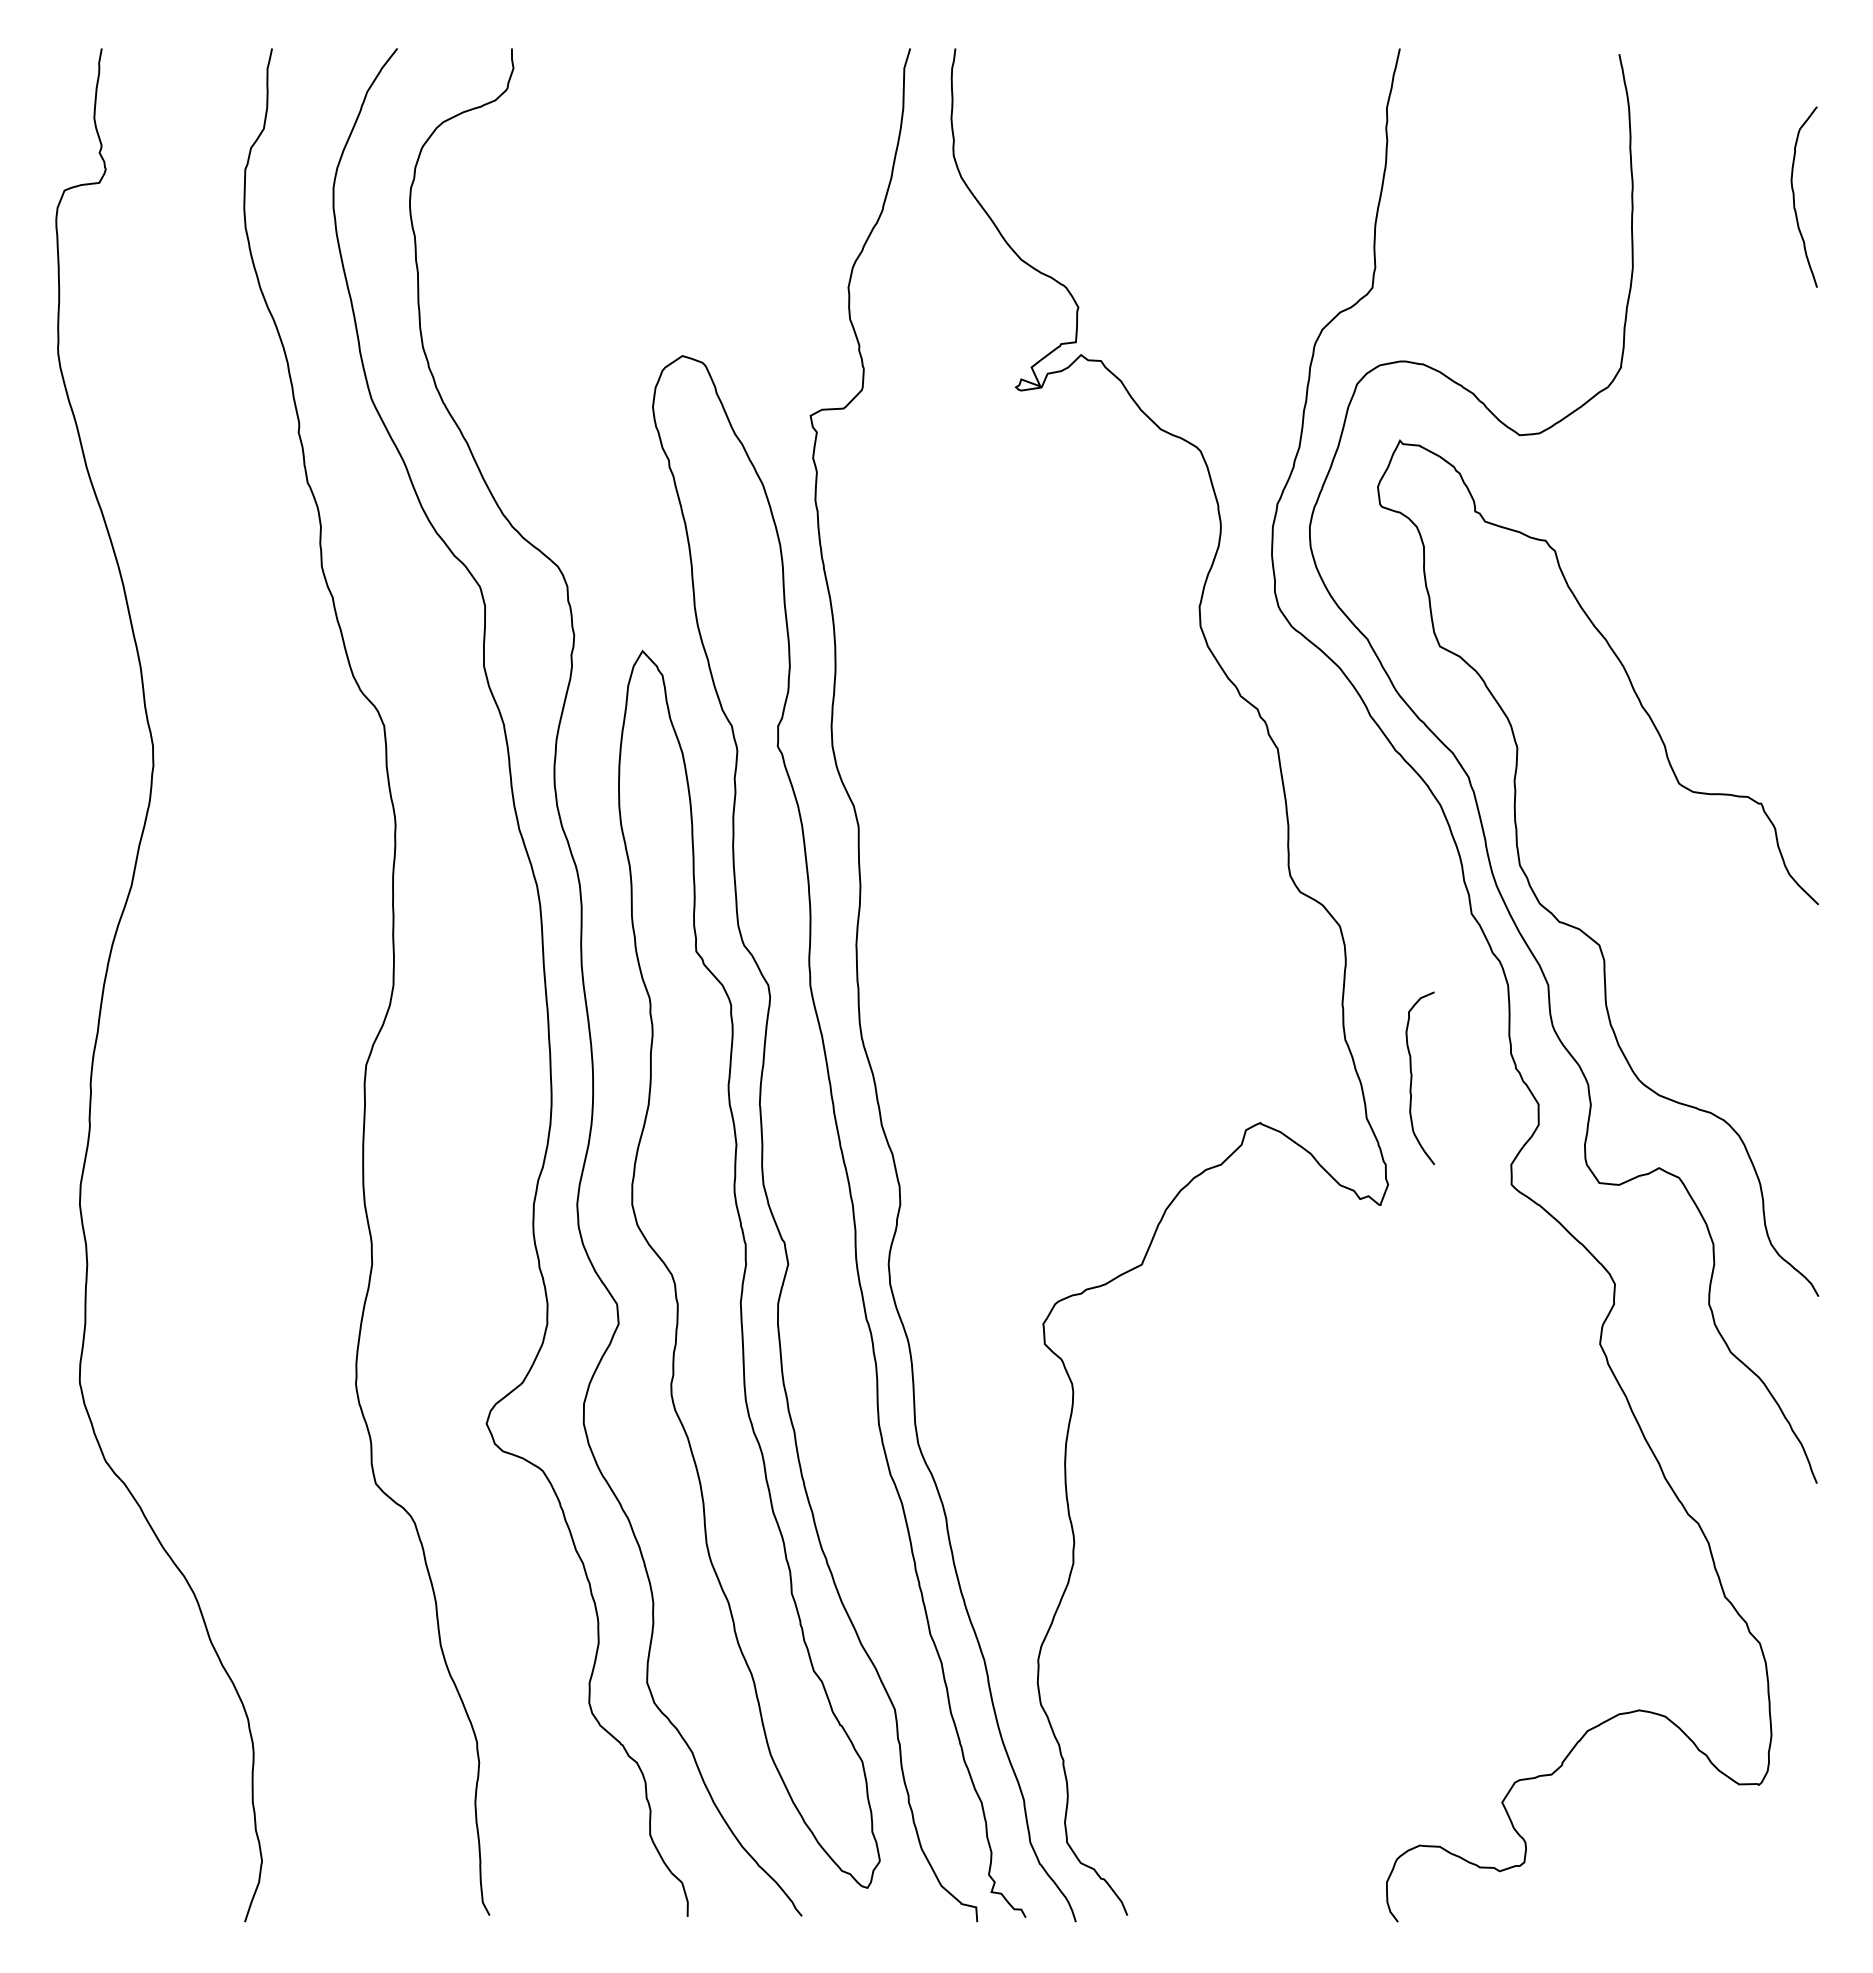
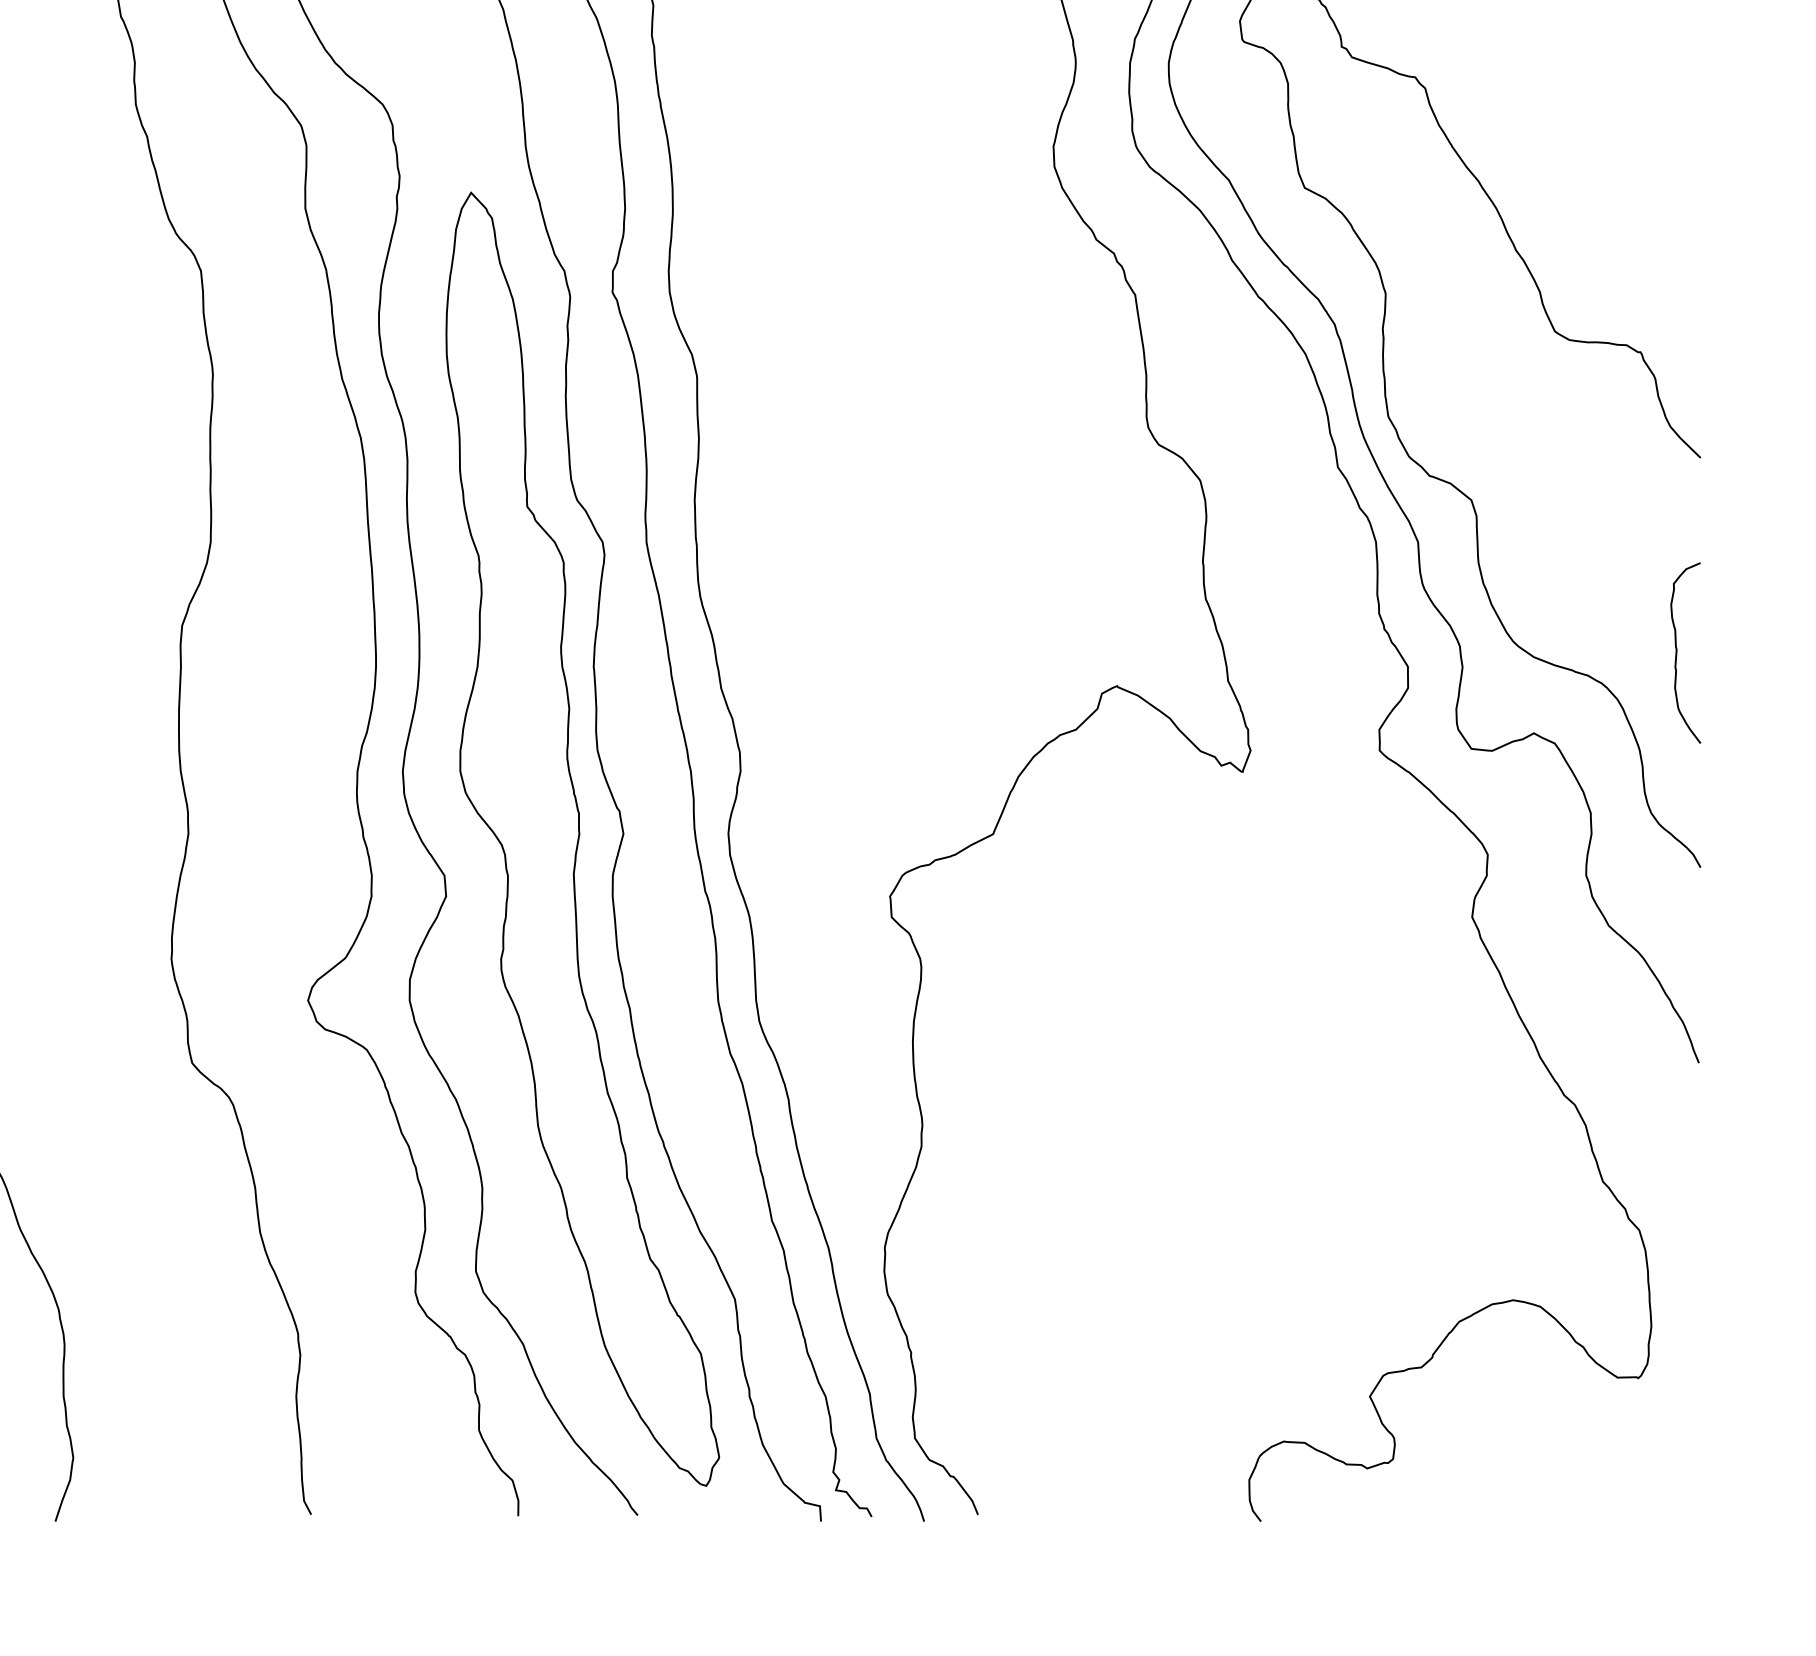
curve: (1412, 1077) -> (1677, 652), moved

